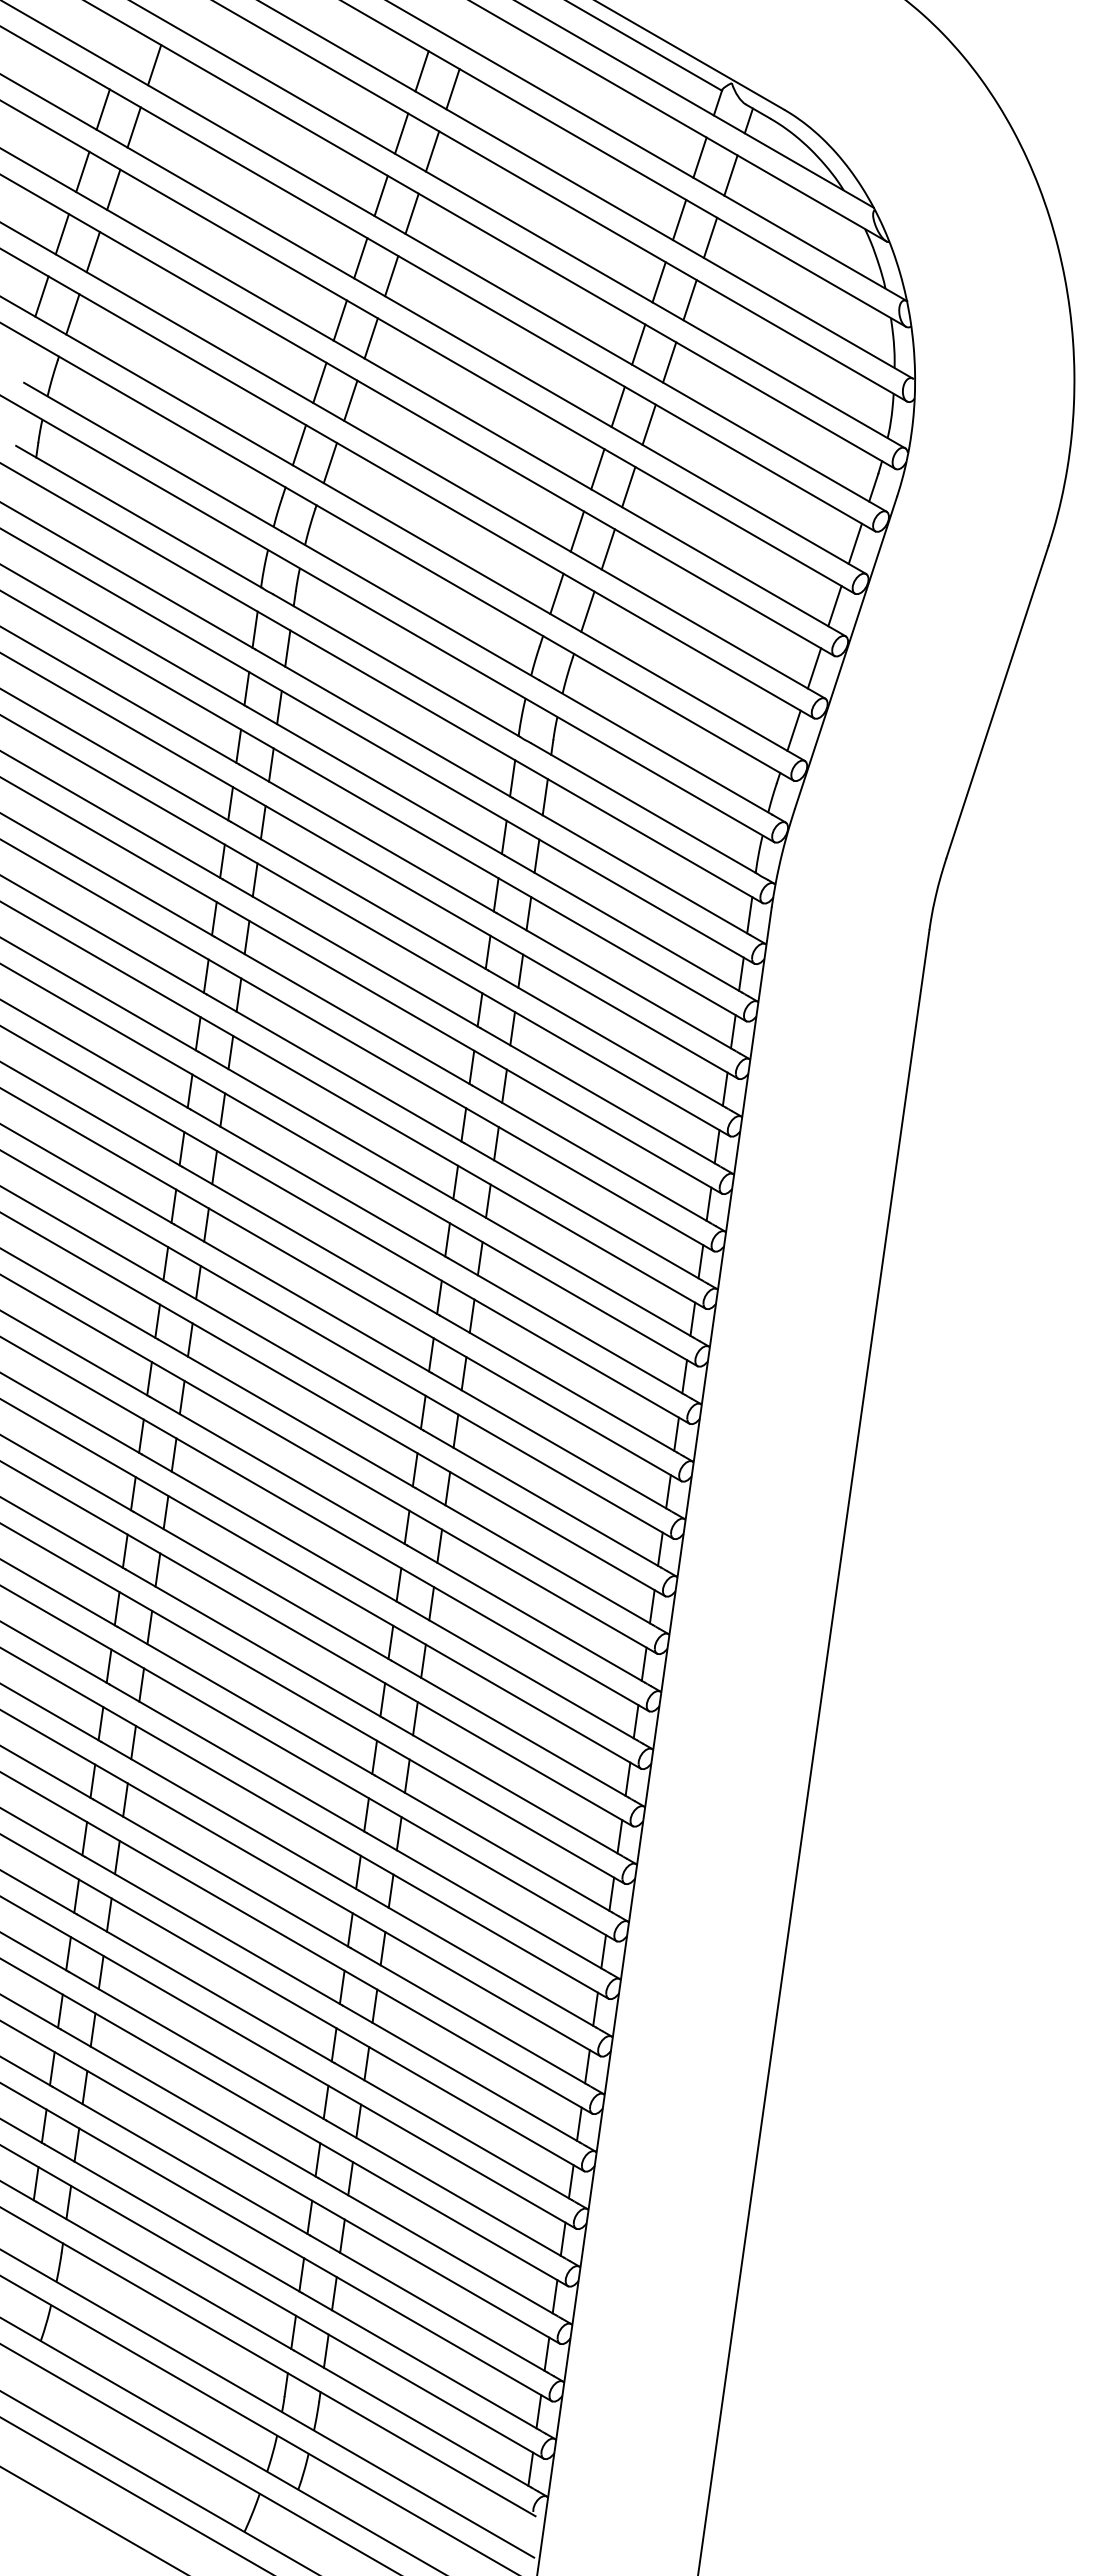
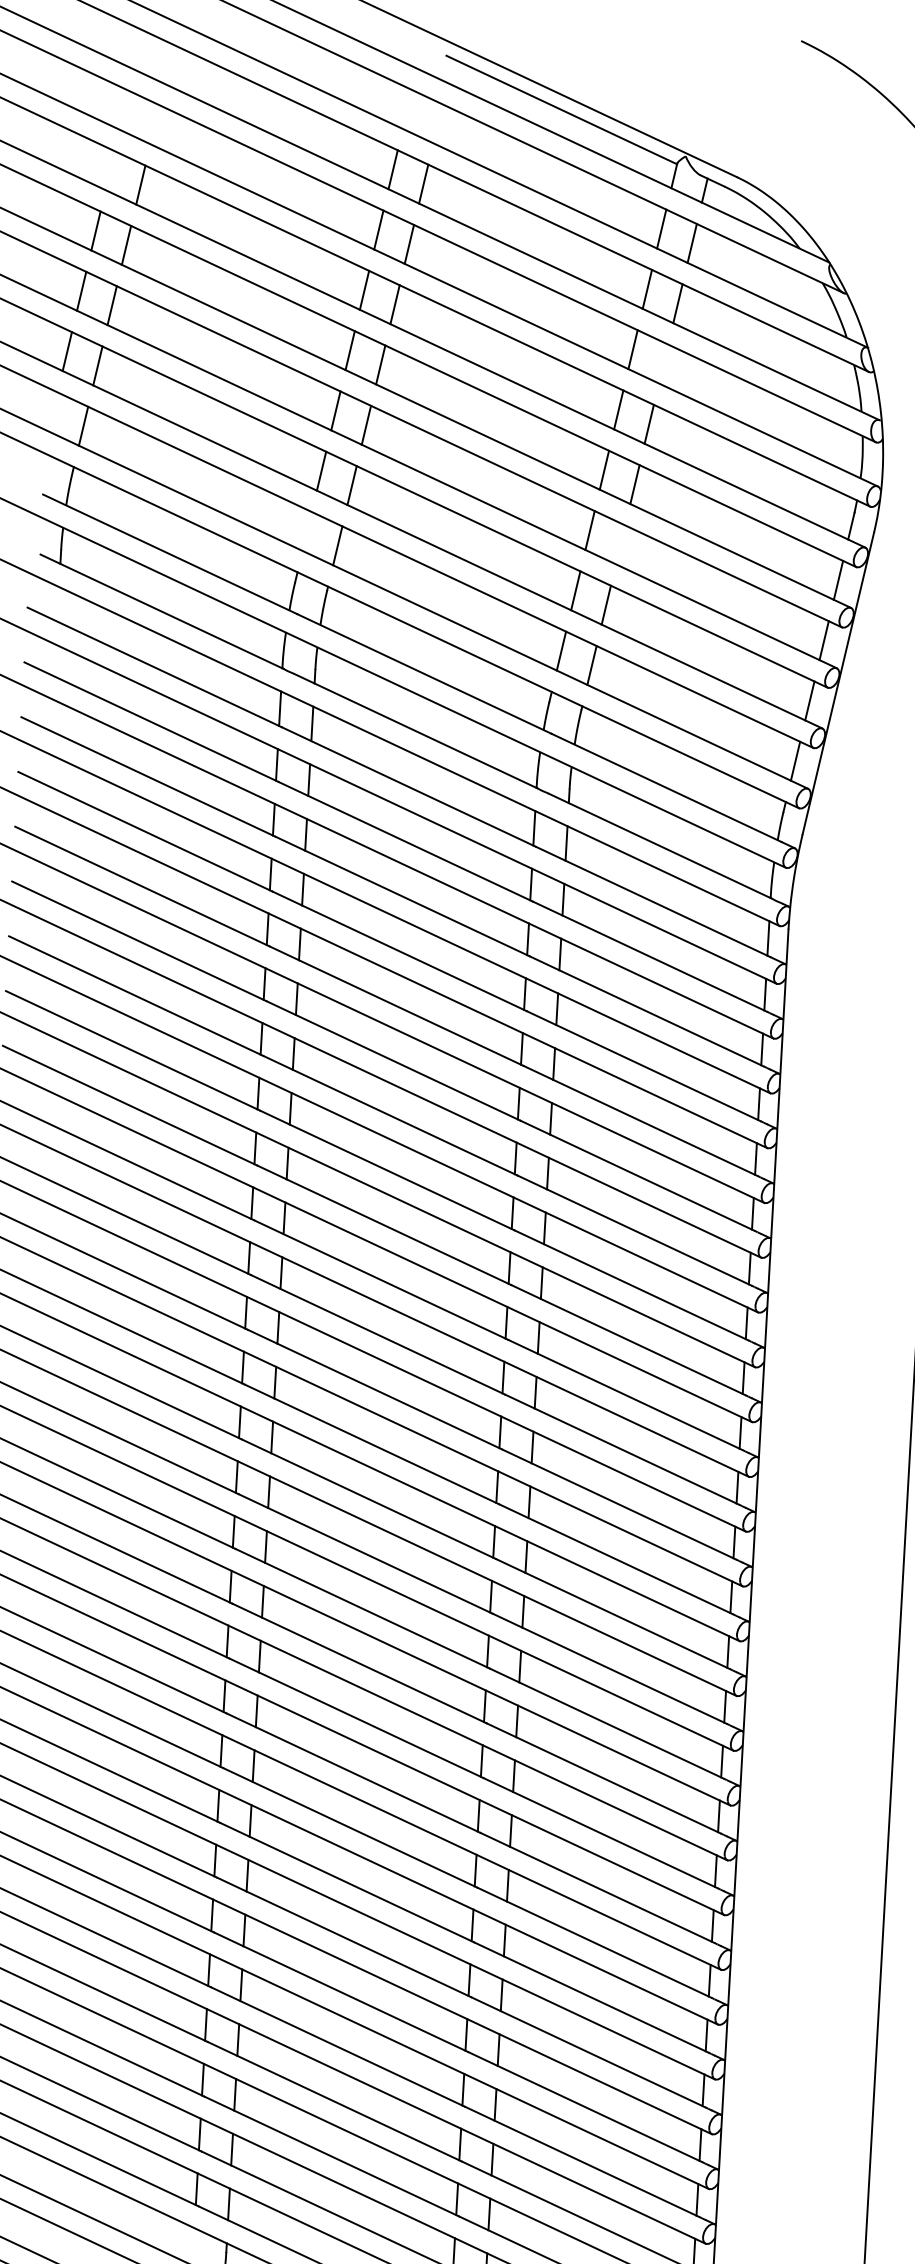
line: (41, 296) -> (52, 411), removed
line: (689, 300) -> (663, 364), removed
line: (299, 445) -> (307, 531), removed
line: (628, 487) -> (620, 545), removed

